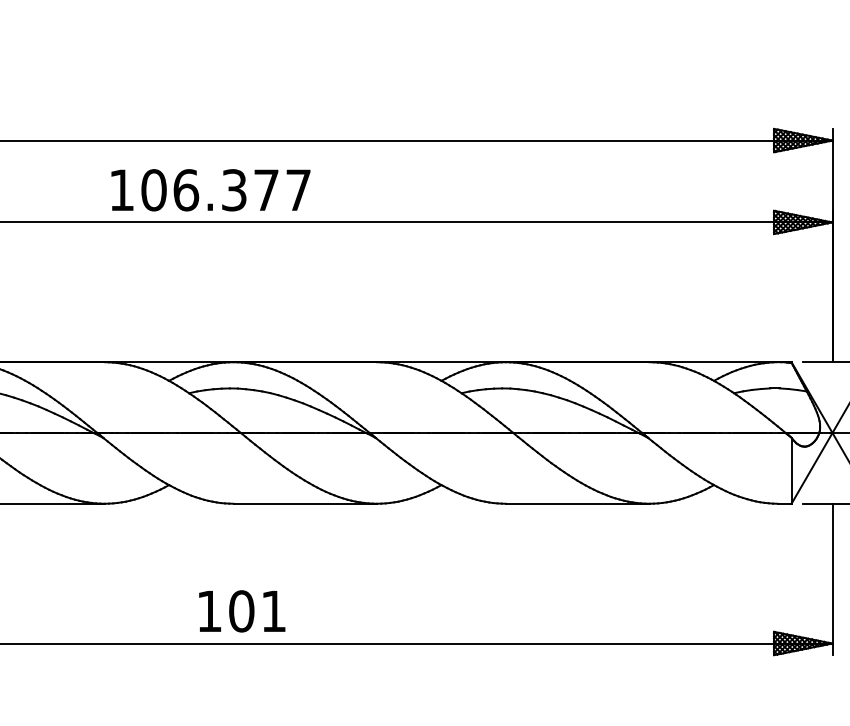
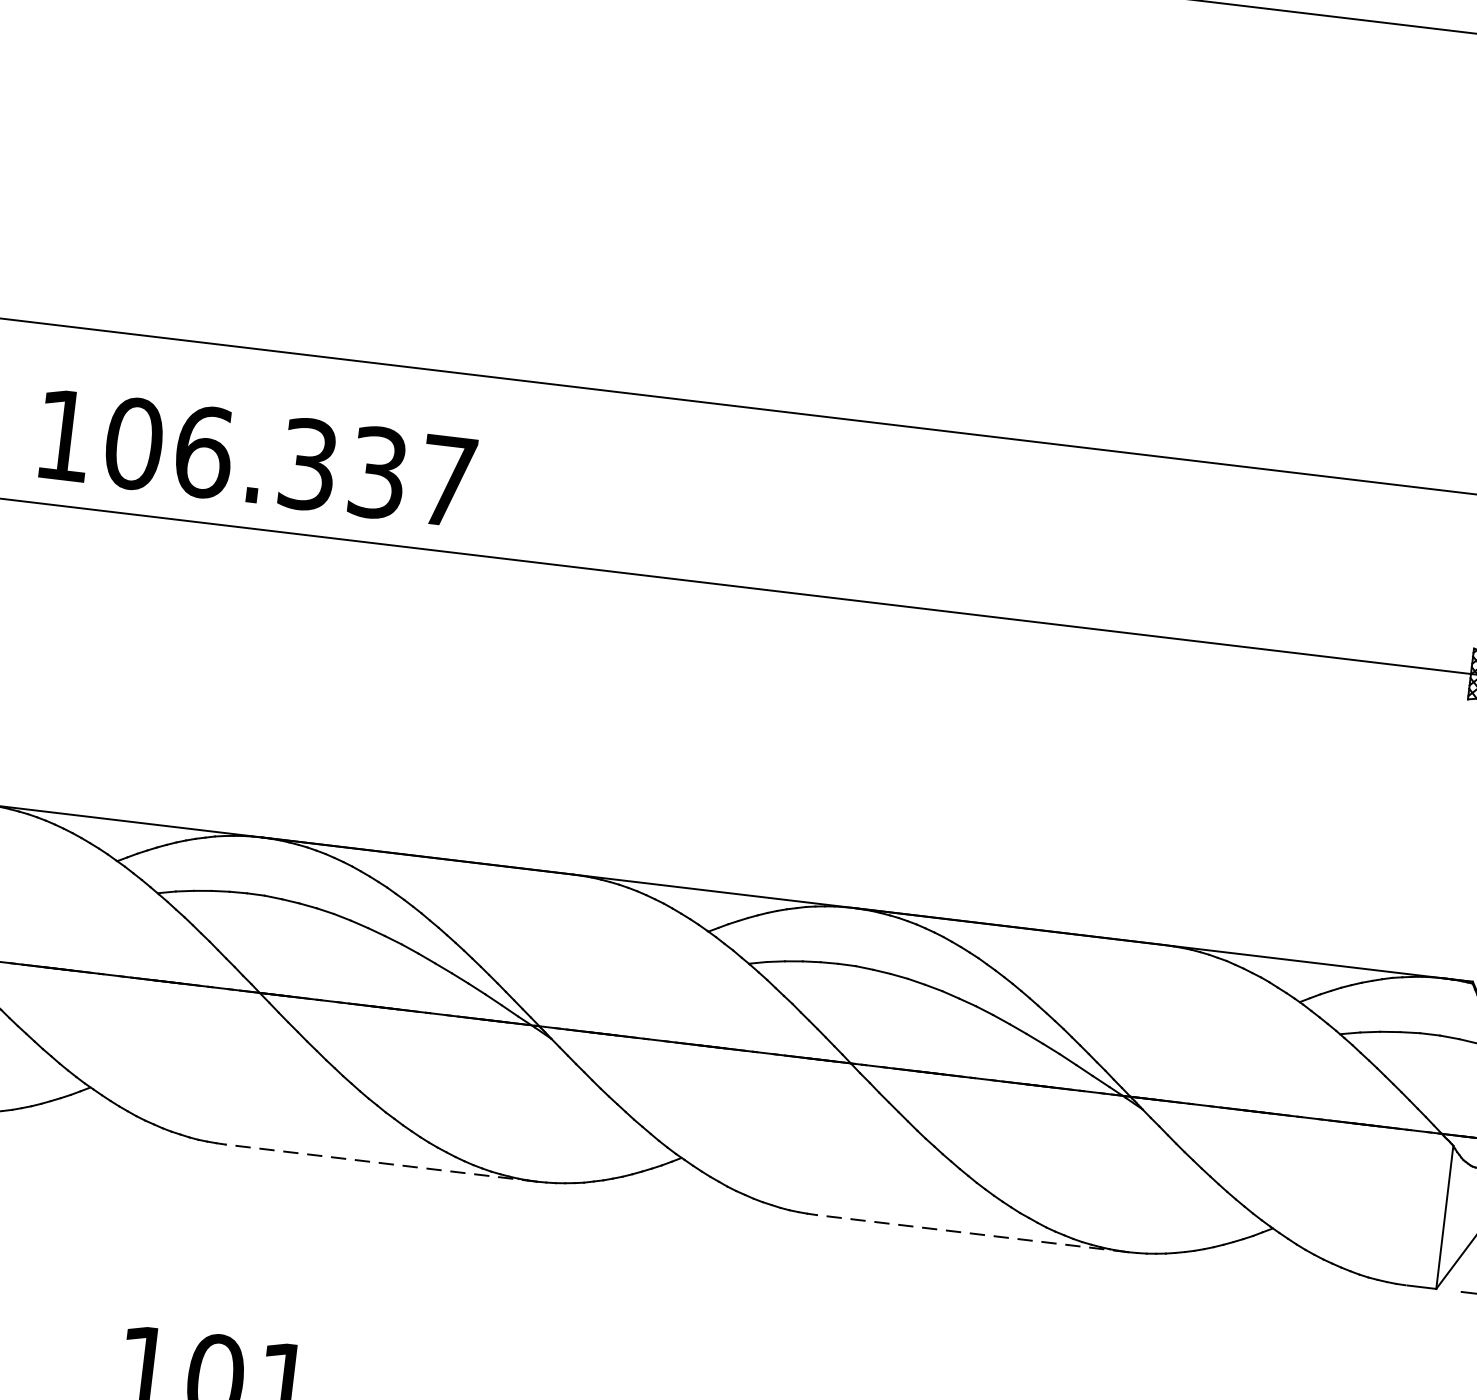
text: (266, 190) -> (378, 473), 106.377 -> 106.337
line: (305, 503) -> (381, 1162), solid -> dashed
line: (577, 503) -> (971, 1232), solid -> dashed

